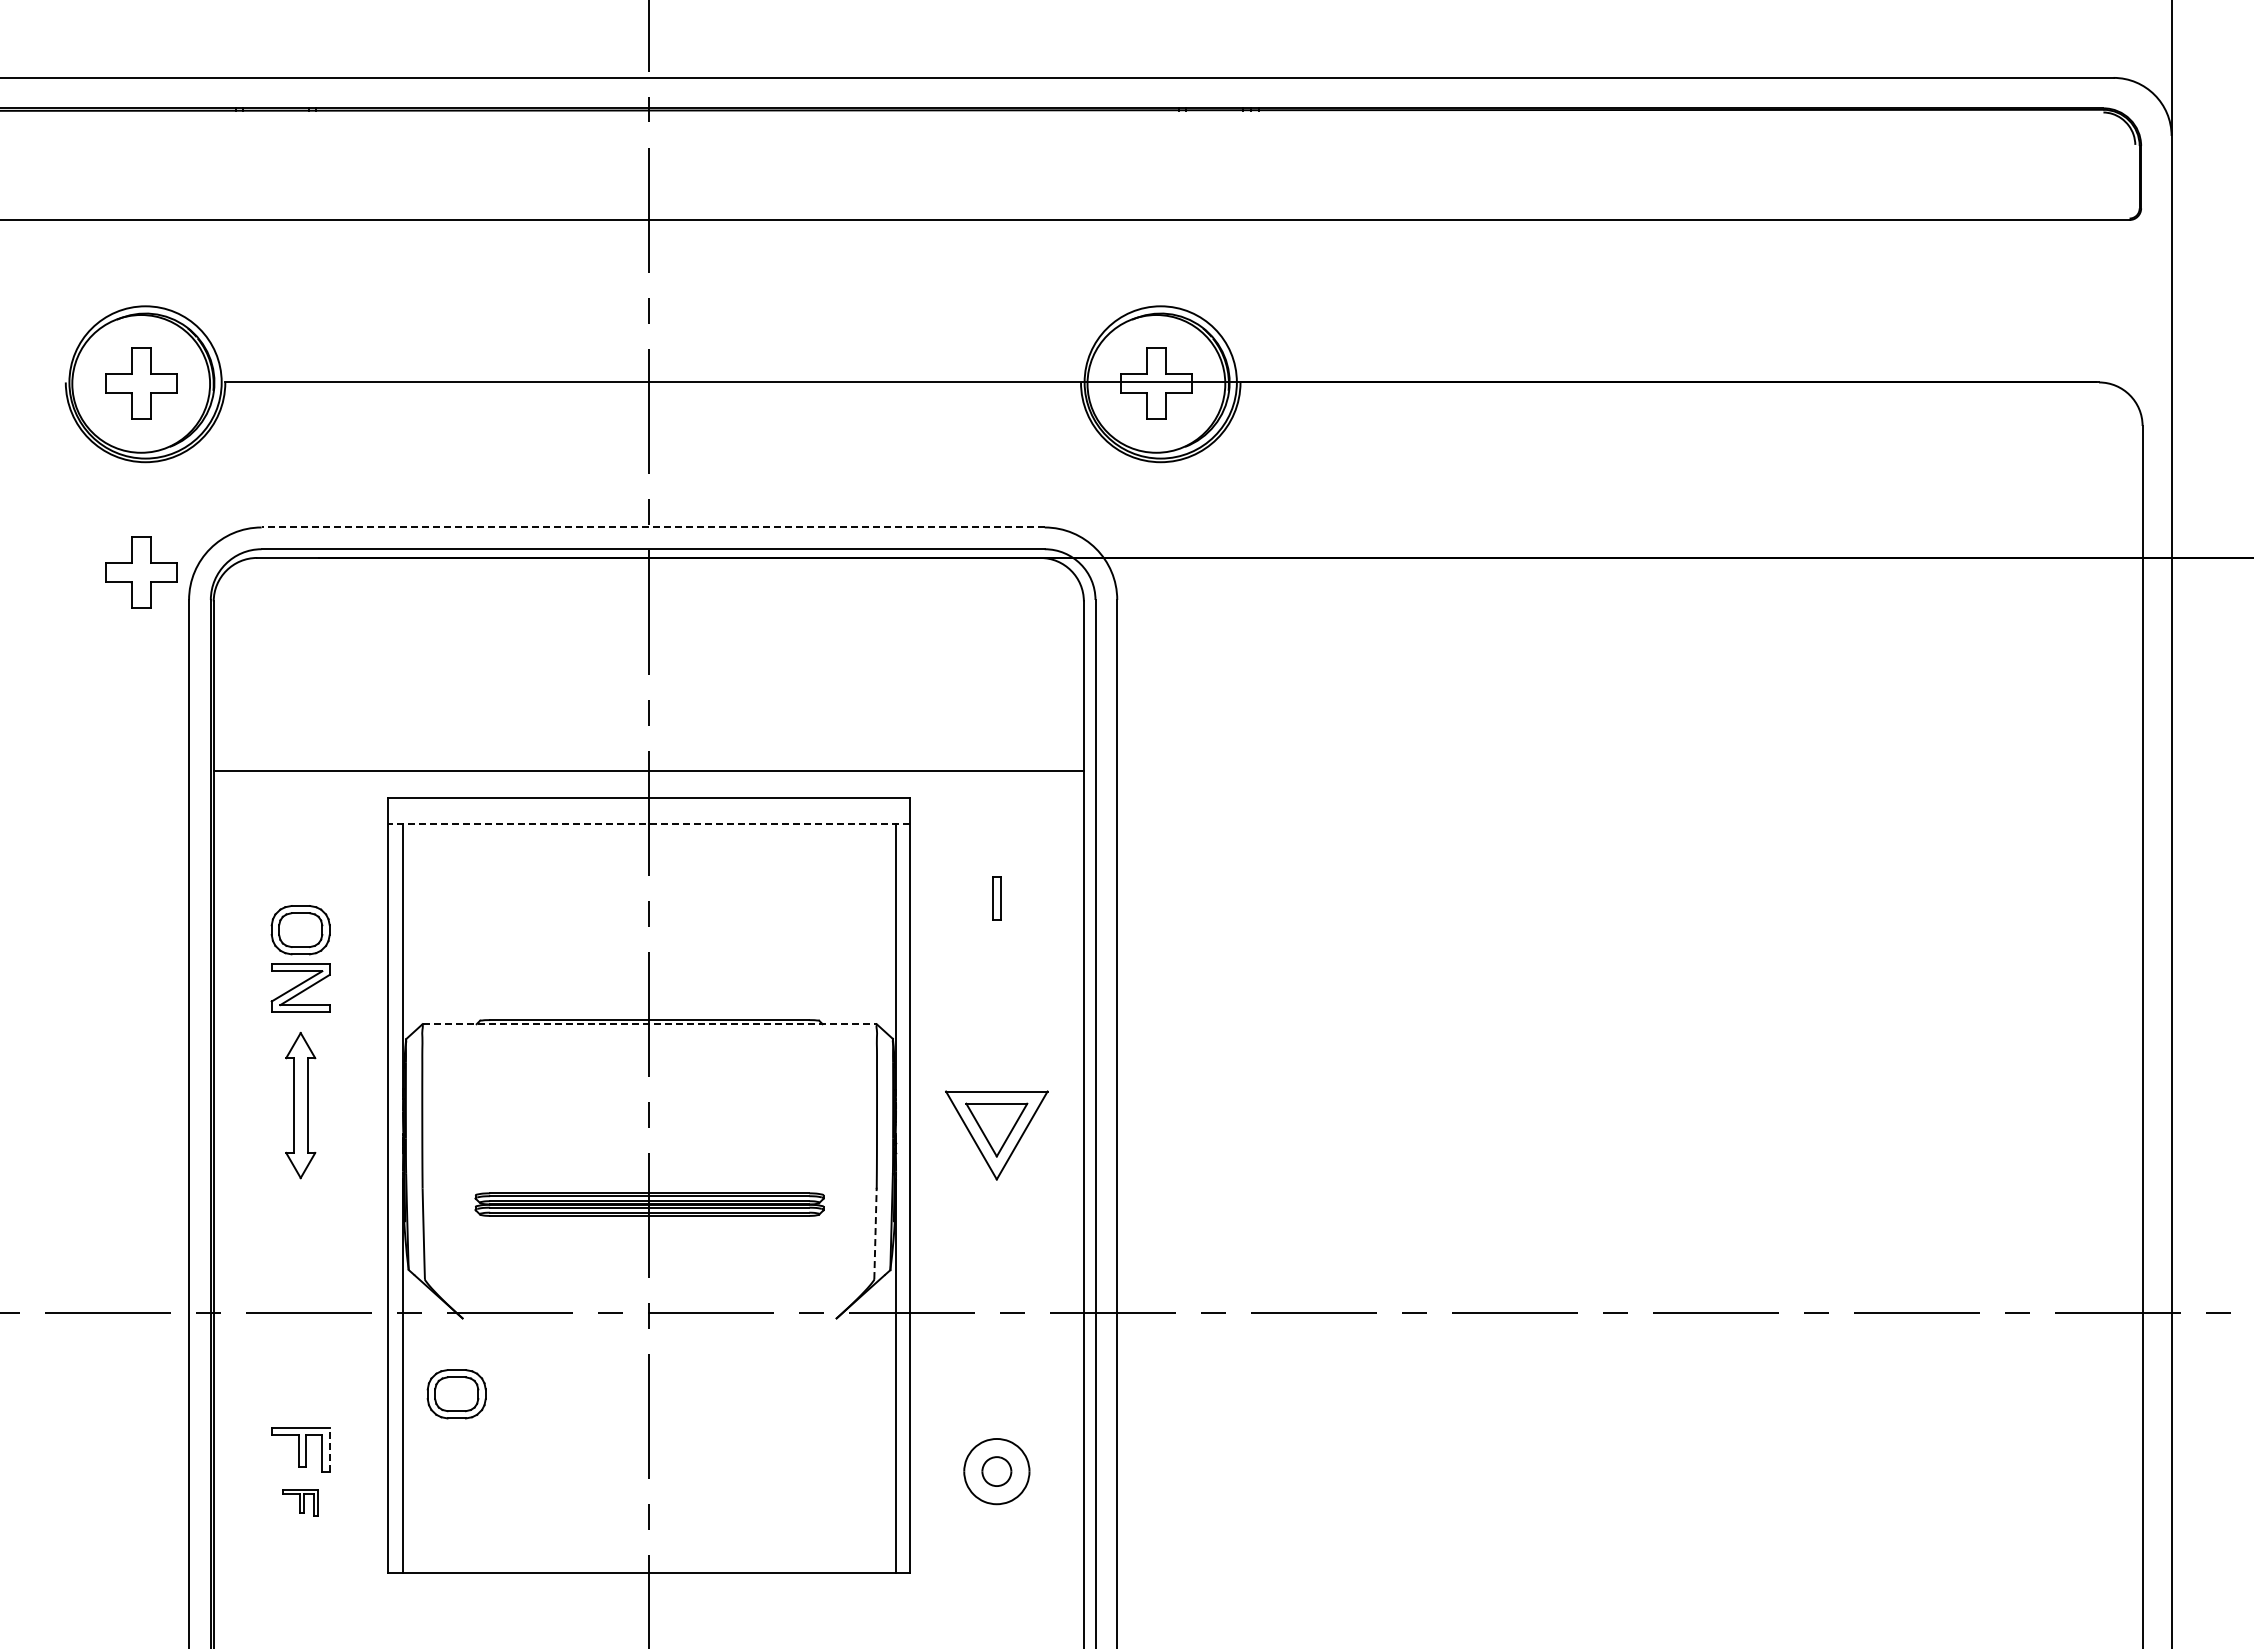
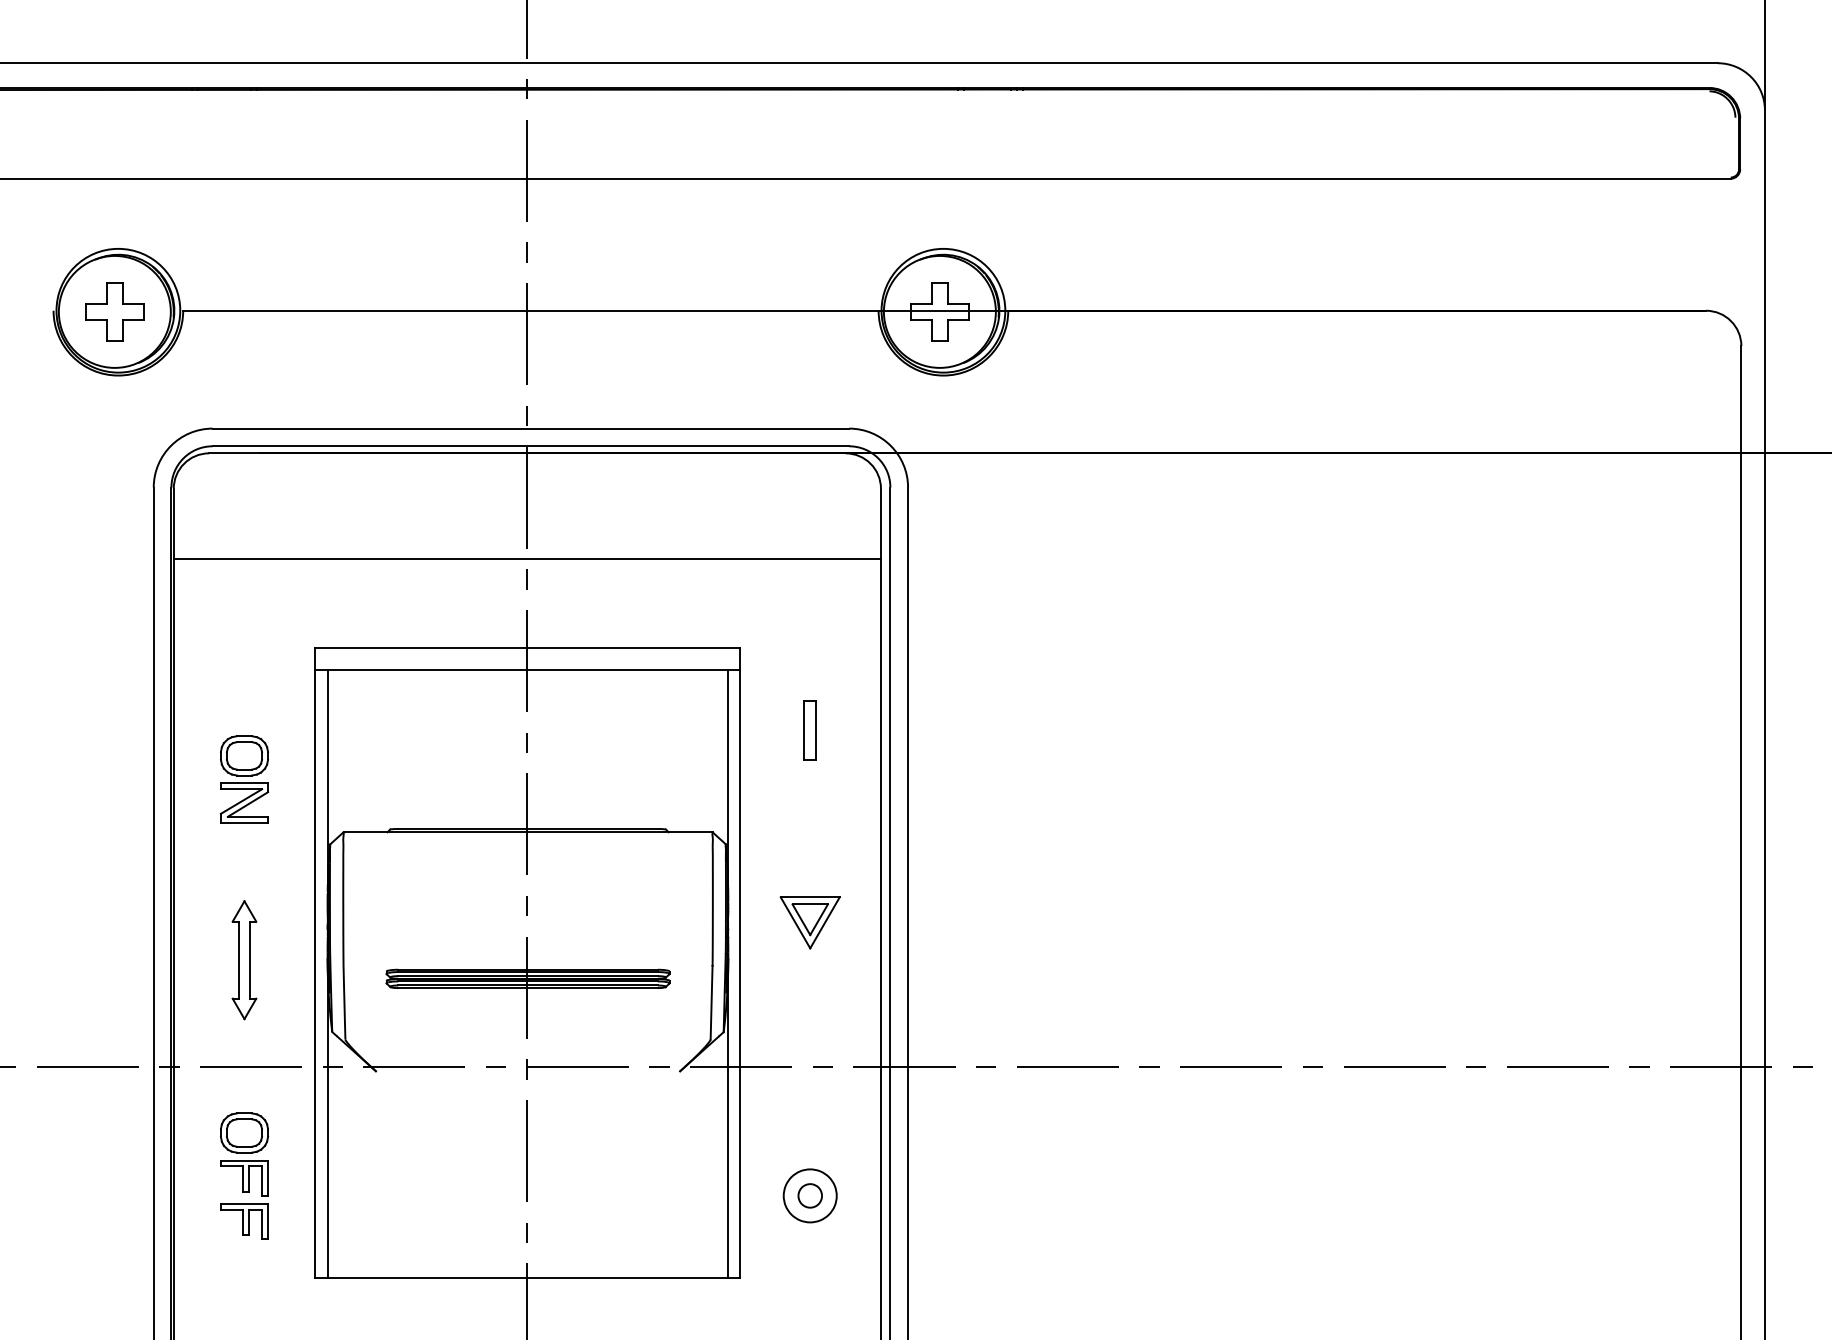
line: (653, 527) -> (531, 428), dashed -> solid
part: (141, 572) -> (115, 465), removed
line: (648, 771) -> (527, 559), moved
line: (648, 824) -> (527, 670), dashed -> solid
part: (996, 898) -> (809, 730), size x1.67
line: (650, 1024) -> (528, 832), dashed -> solid
part: (300, 1105) -> (244, 960), moved
part: (996, 1135) -> (809, 922), size x0.71
line: (875, 1233) -> (711, 1002), dashed -> solid
part: (456, 1394) -> (244, 1133), moved
line: (329, 1449) -> (267, 1177), dashed -> solid
part: (300, 1502) -> (244, 1221), size x1.67

